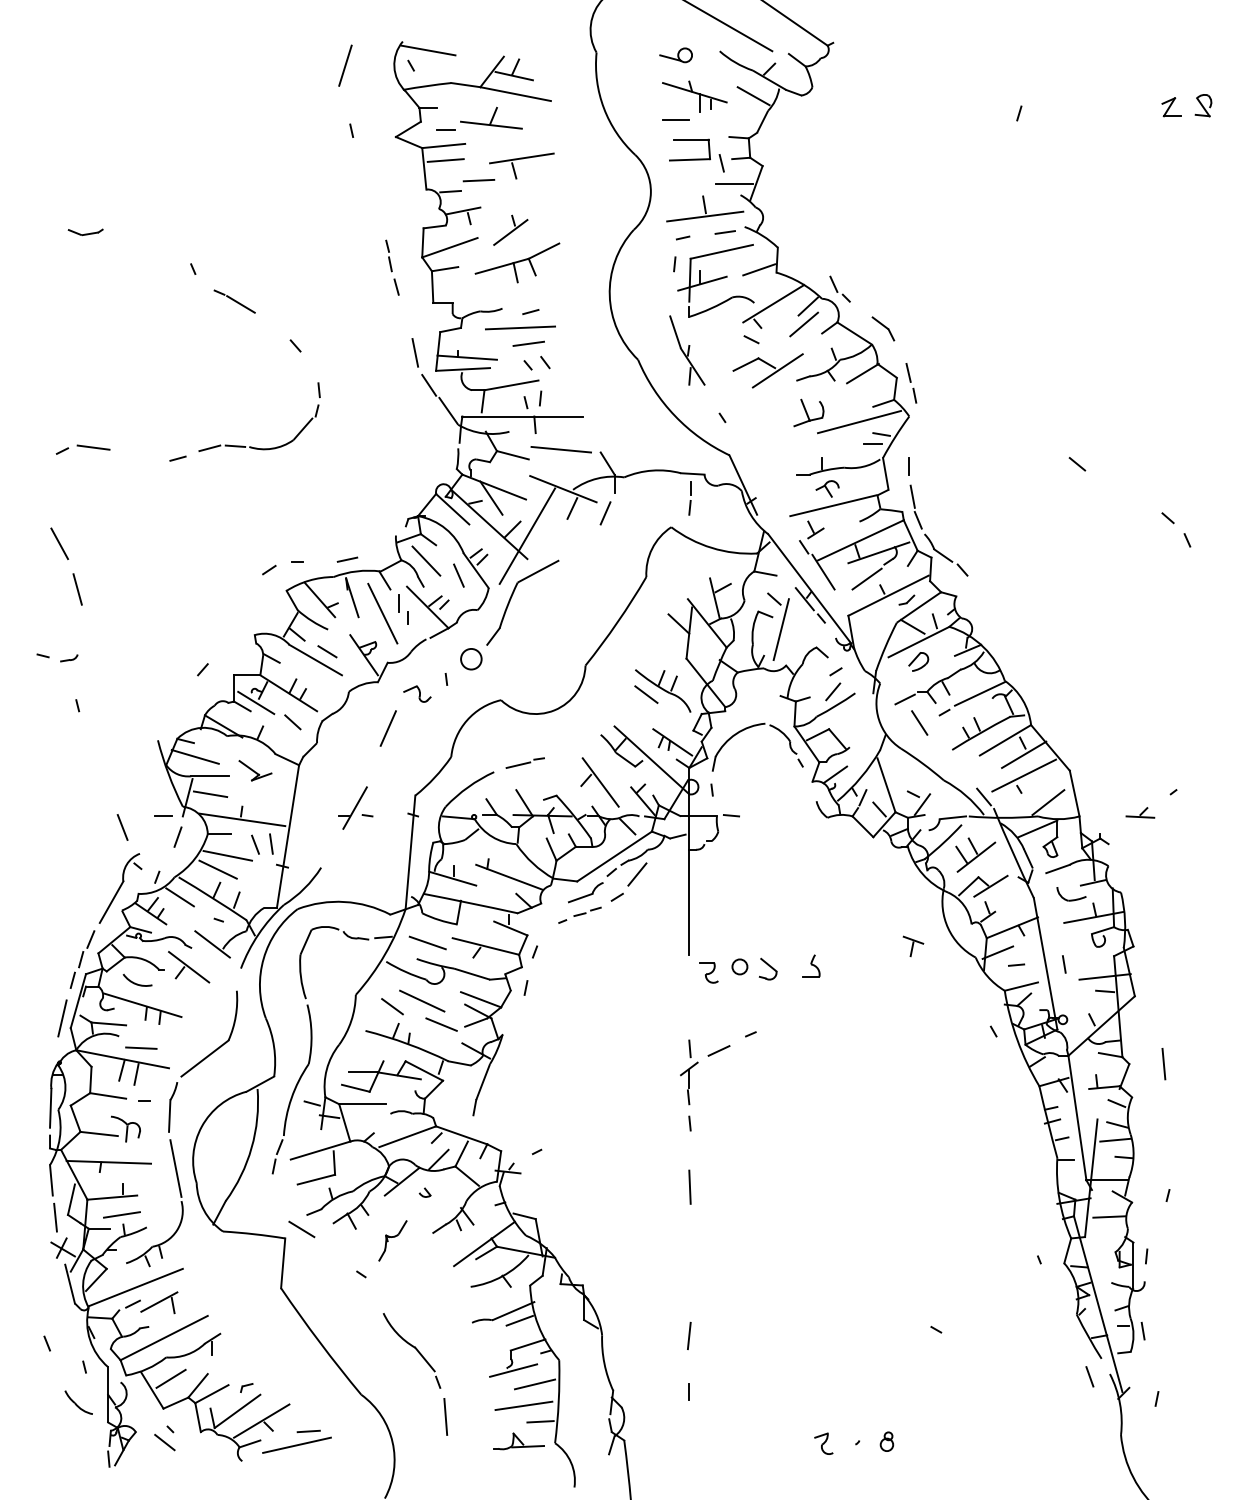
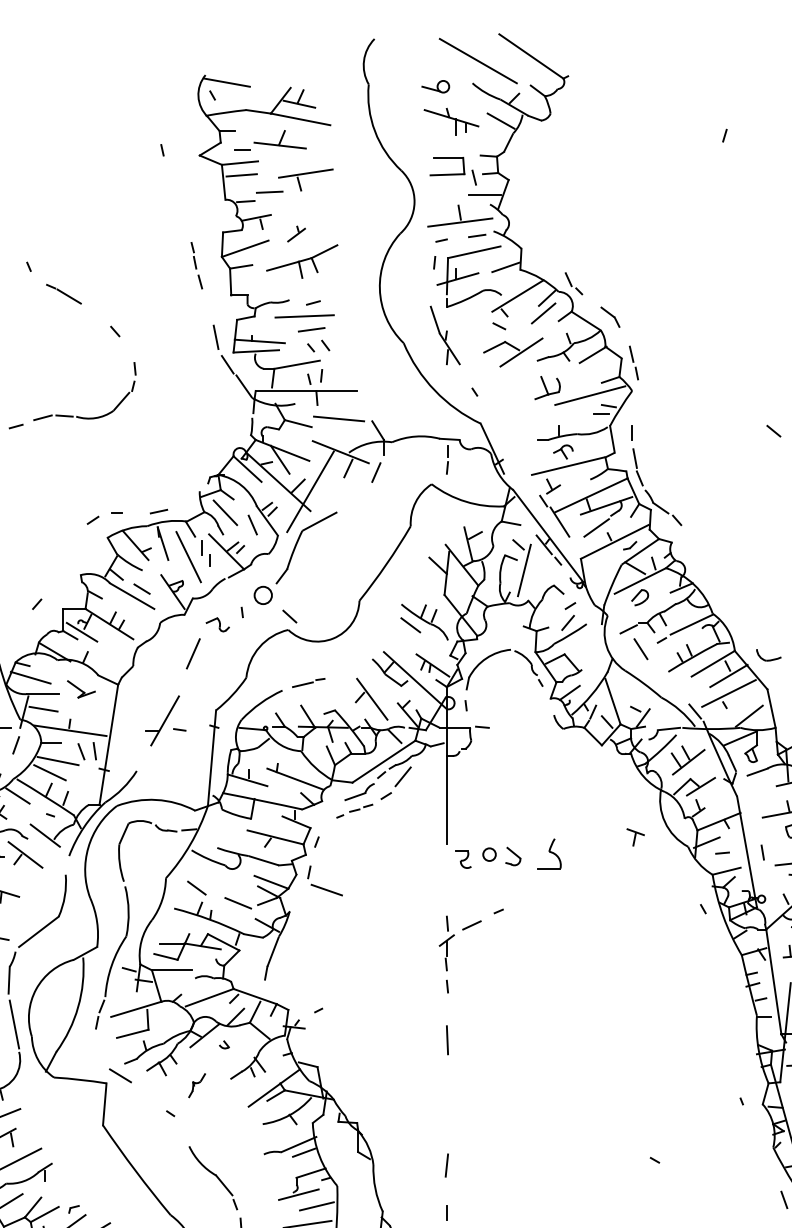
line: (345, 65) -> (157, 95), removed
line: (676, 120) -> (436, 141), removed
part: (510, 229) -> (296, 233), size x0.6
line: (292, 722) -> (289, 616), moved
part: (355, 807) -> (165, 720), size x1.4
part: (1071, 894) -> (768, 655), moved
line: (427, 942) -> (326, 889), moved
part: (811, 965) -> (549, 853), size x1.6
line: (422, 1000) -> (222, 882), removed
part: (392, 1240) -> (196, 1085), size x0.7

